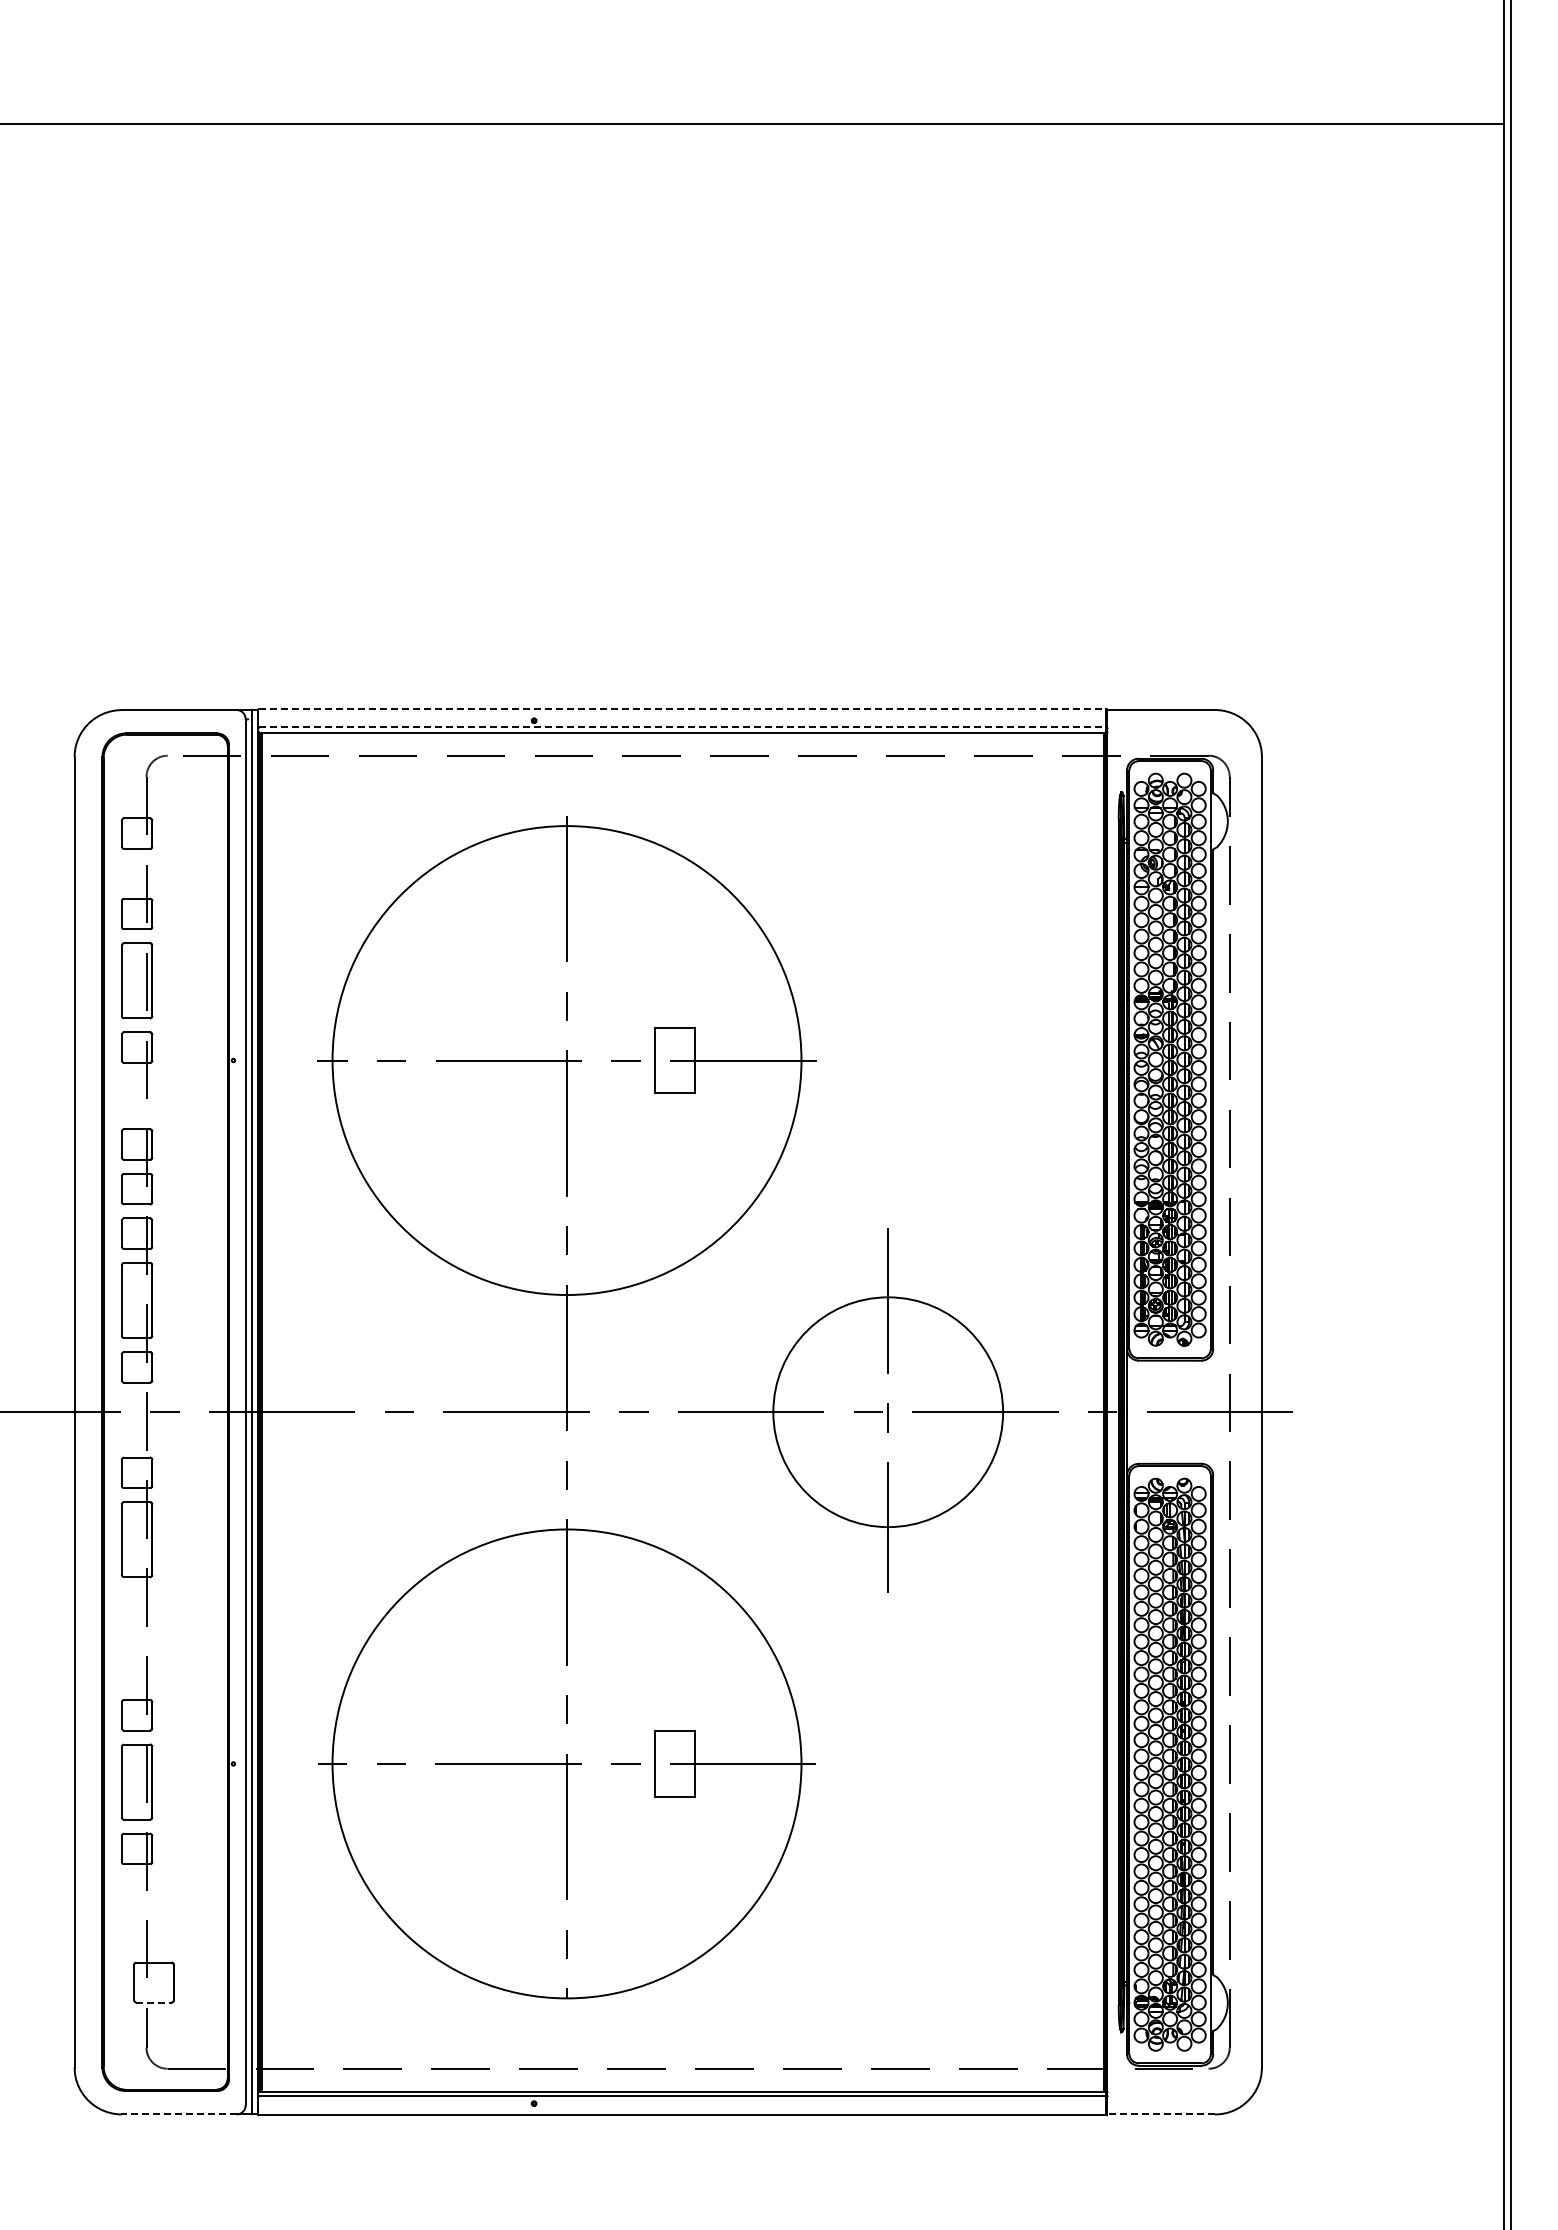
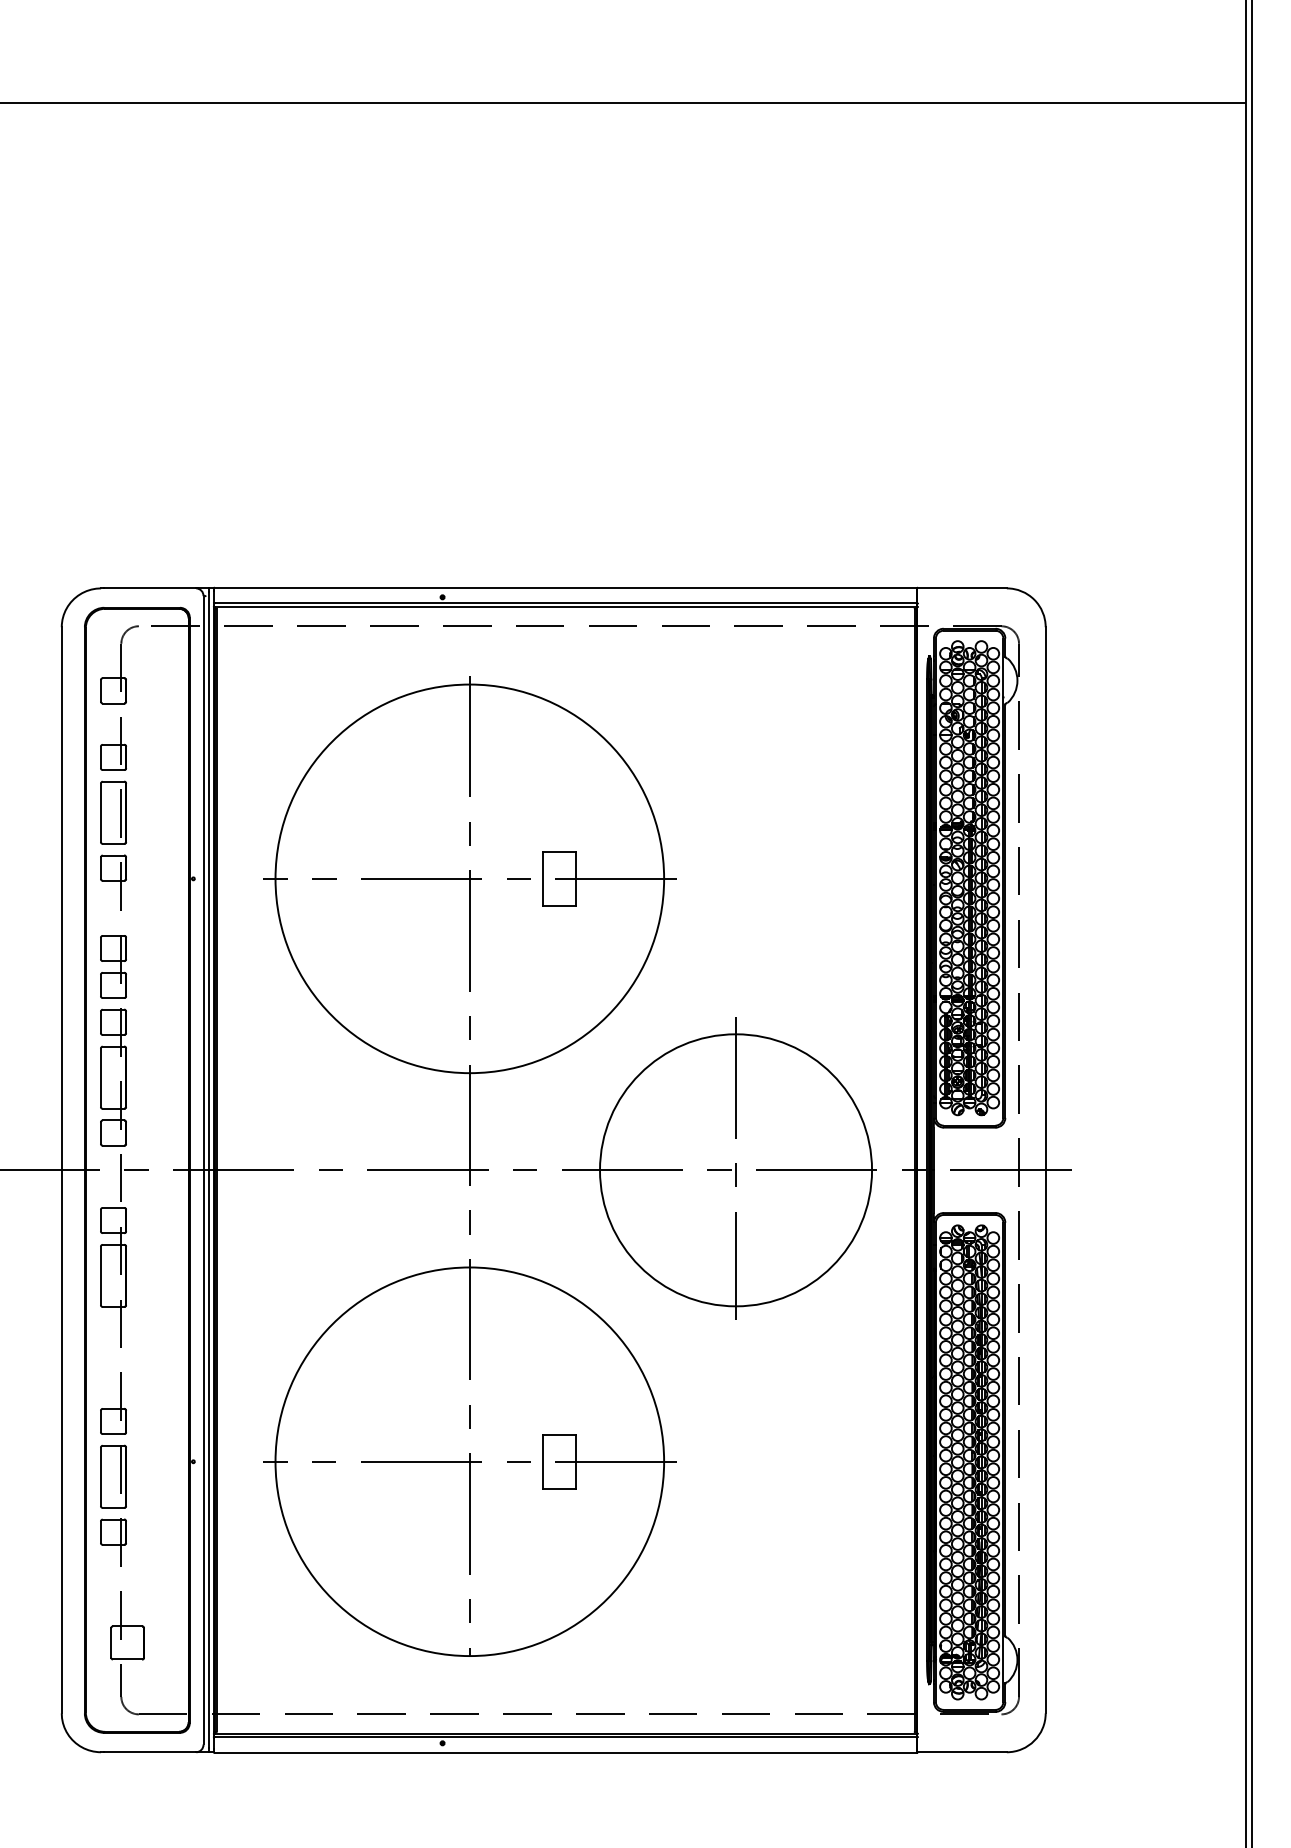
line: (682, 709) -> (565, 587), dashed -> solid
line: (682, 727) -> (565, 602), dashed -> solid
circle: (888, 1412) -> (736, 1170), size x1.43
line: (154, 2002) -> (127, 1659), dashed -> solid
line: (181, 2114) -> (150, 1752), dashed -> solid
line: (1161, 2114) -> (962, 1752), dashed -> solid

